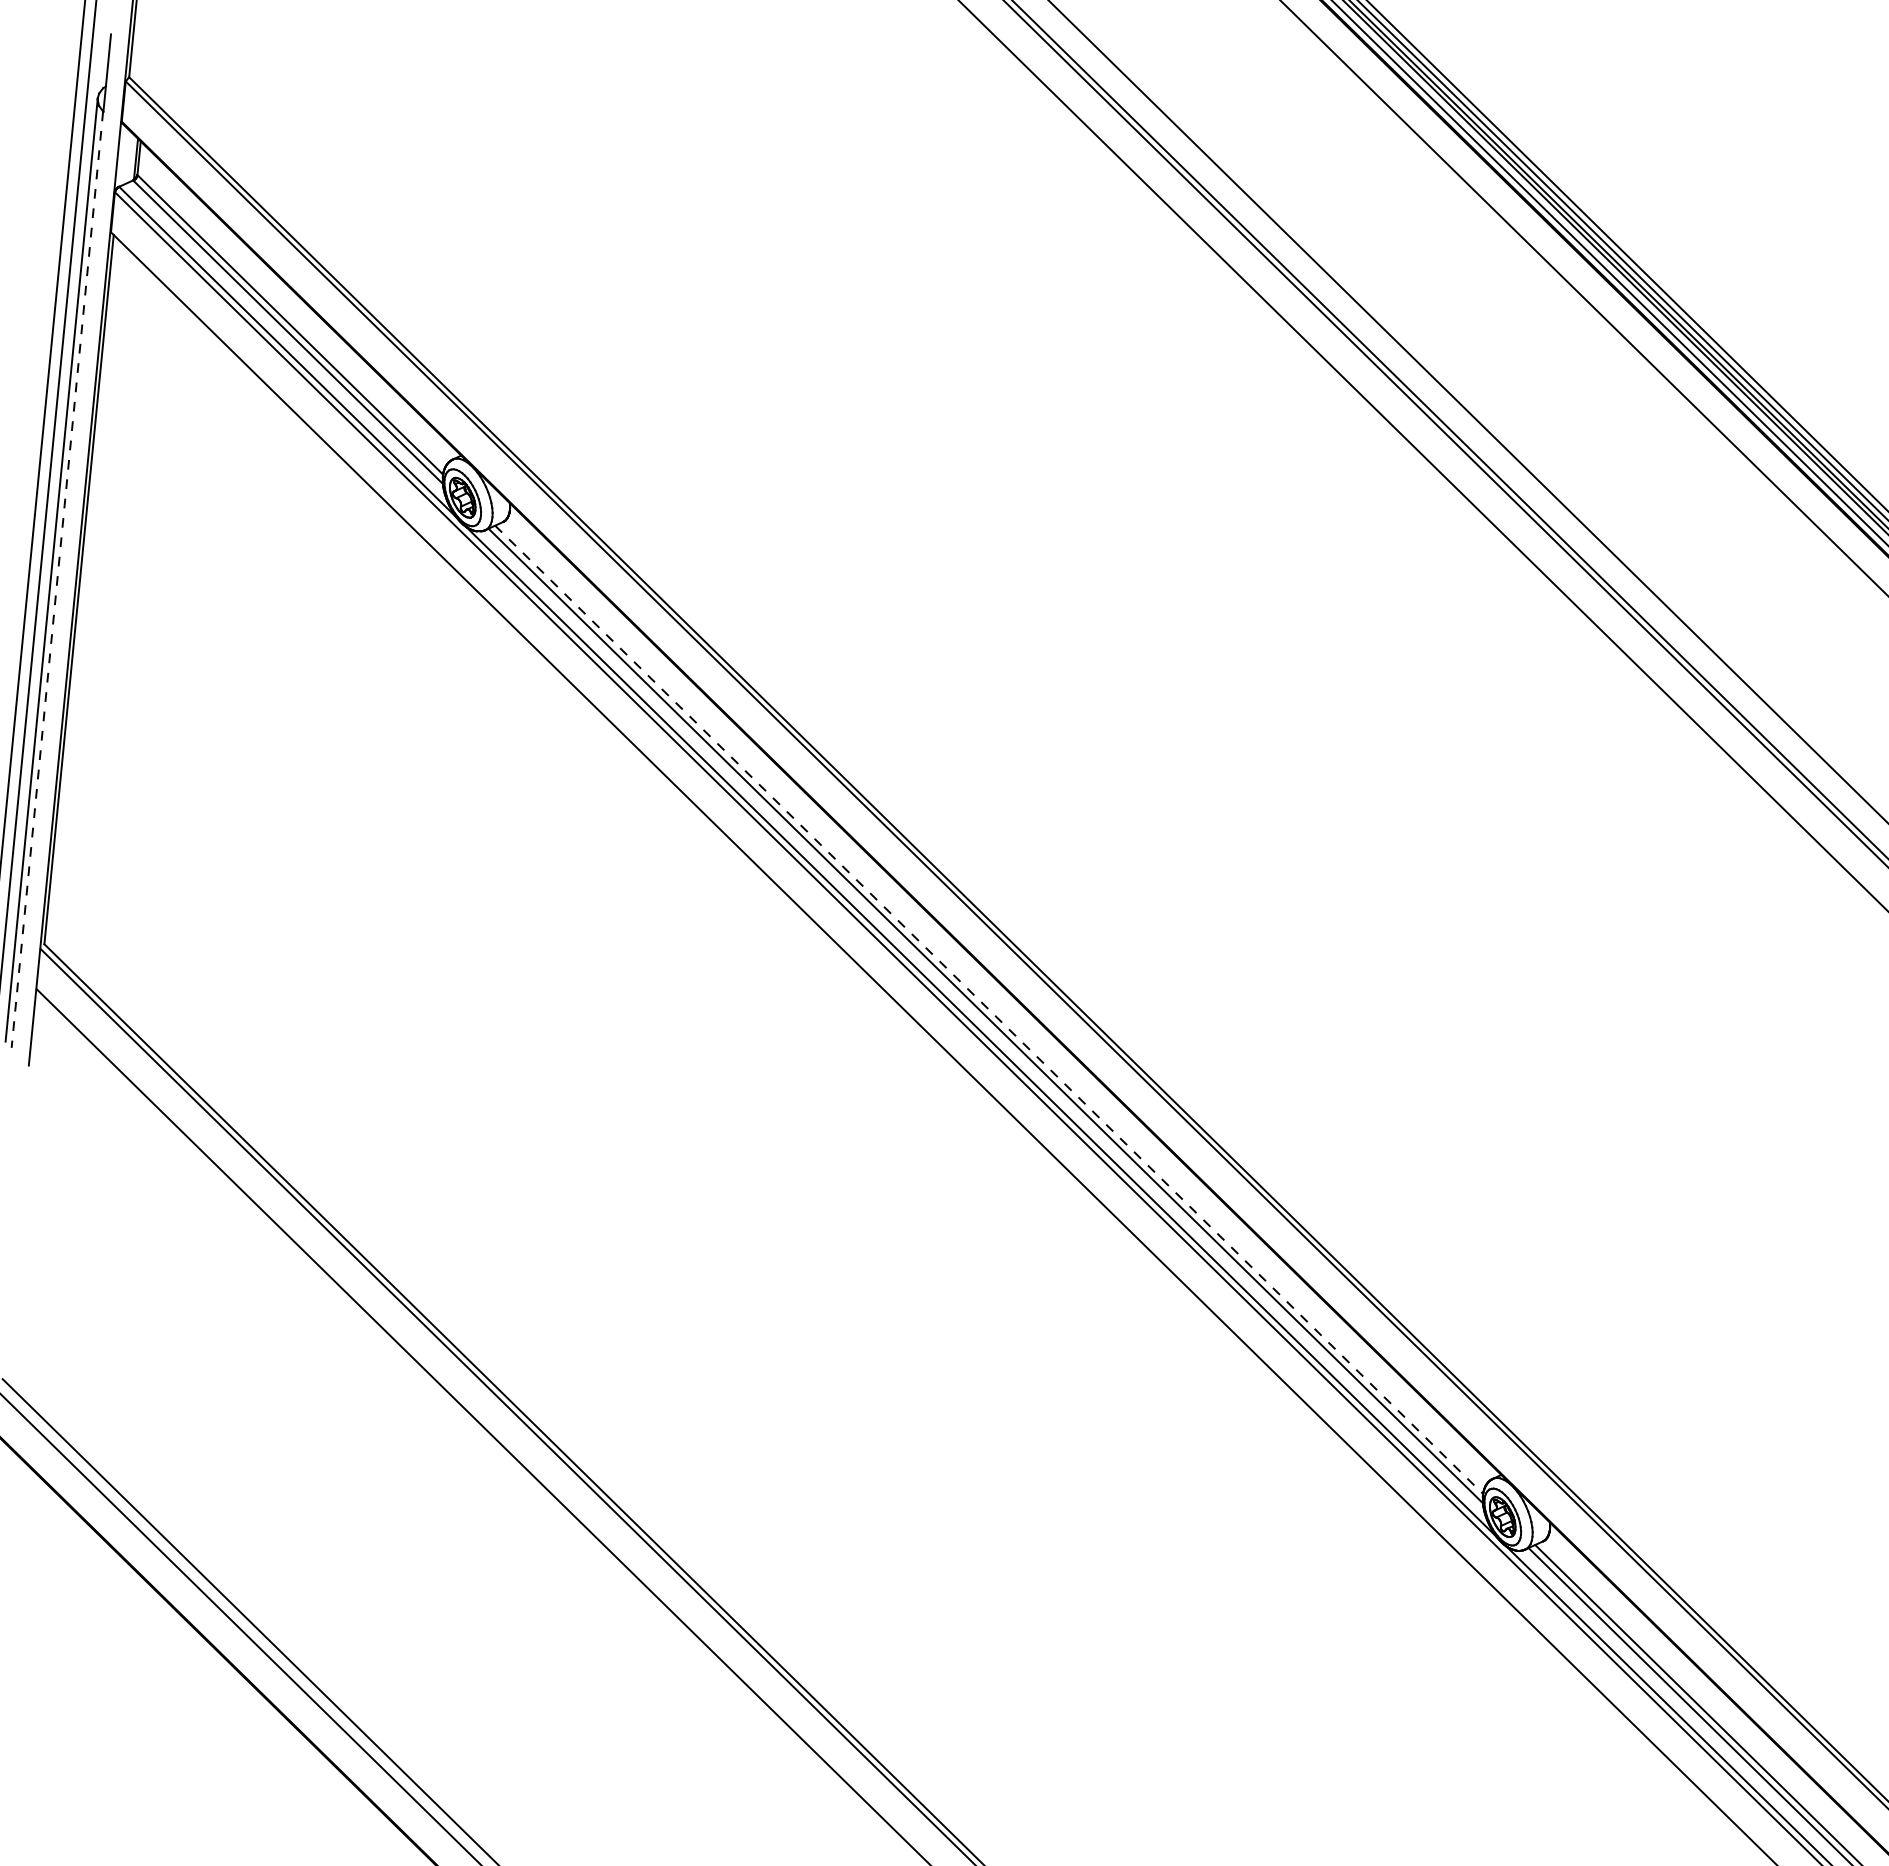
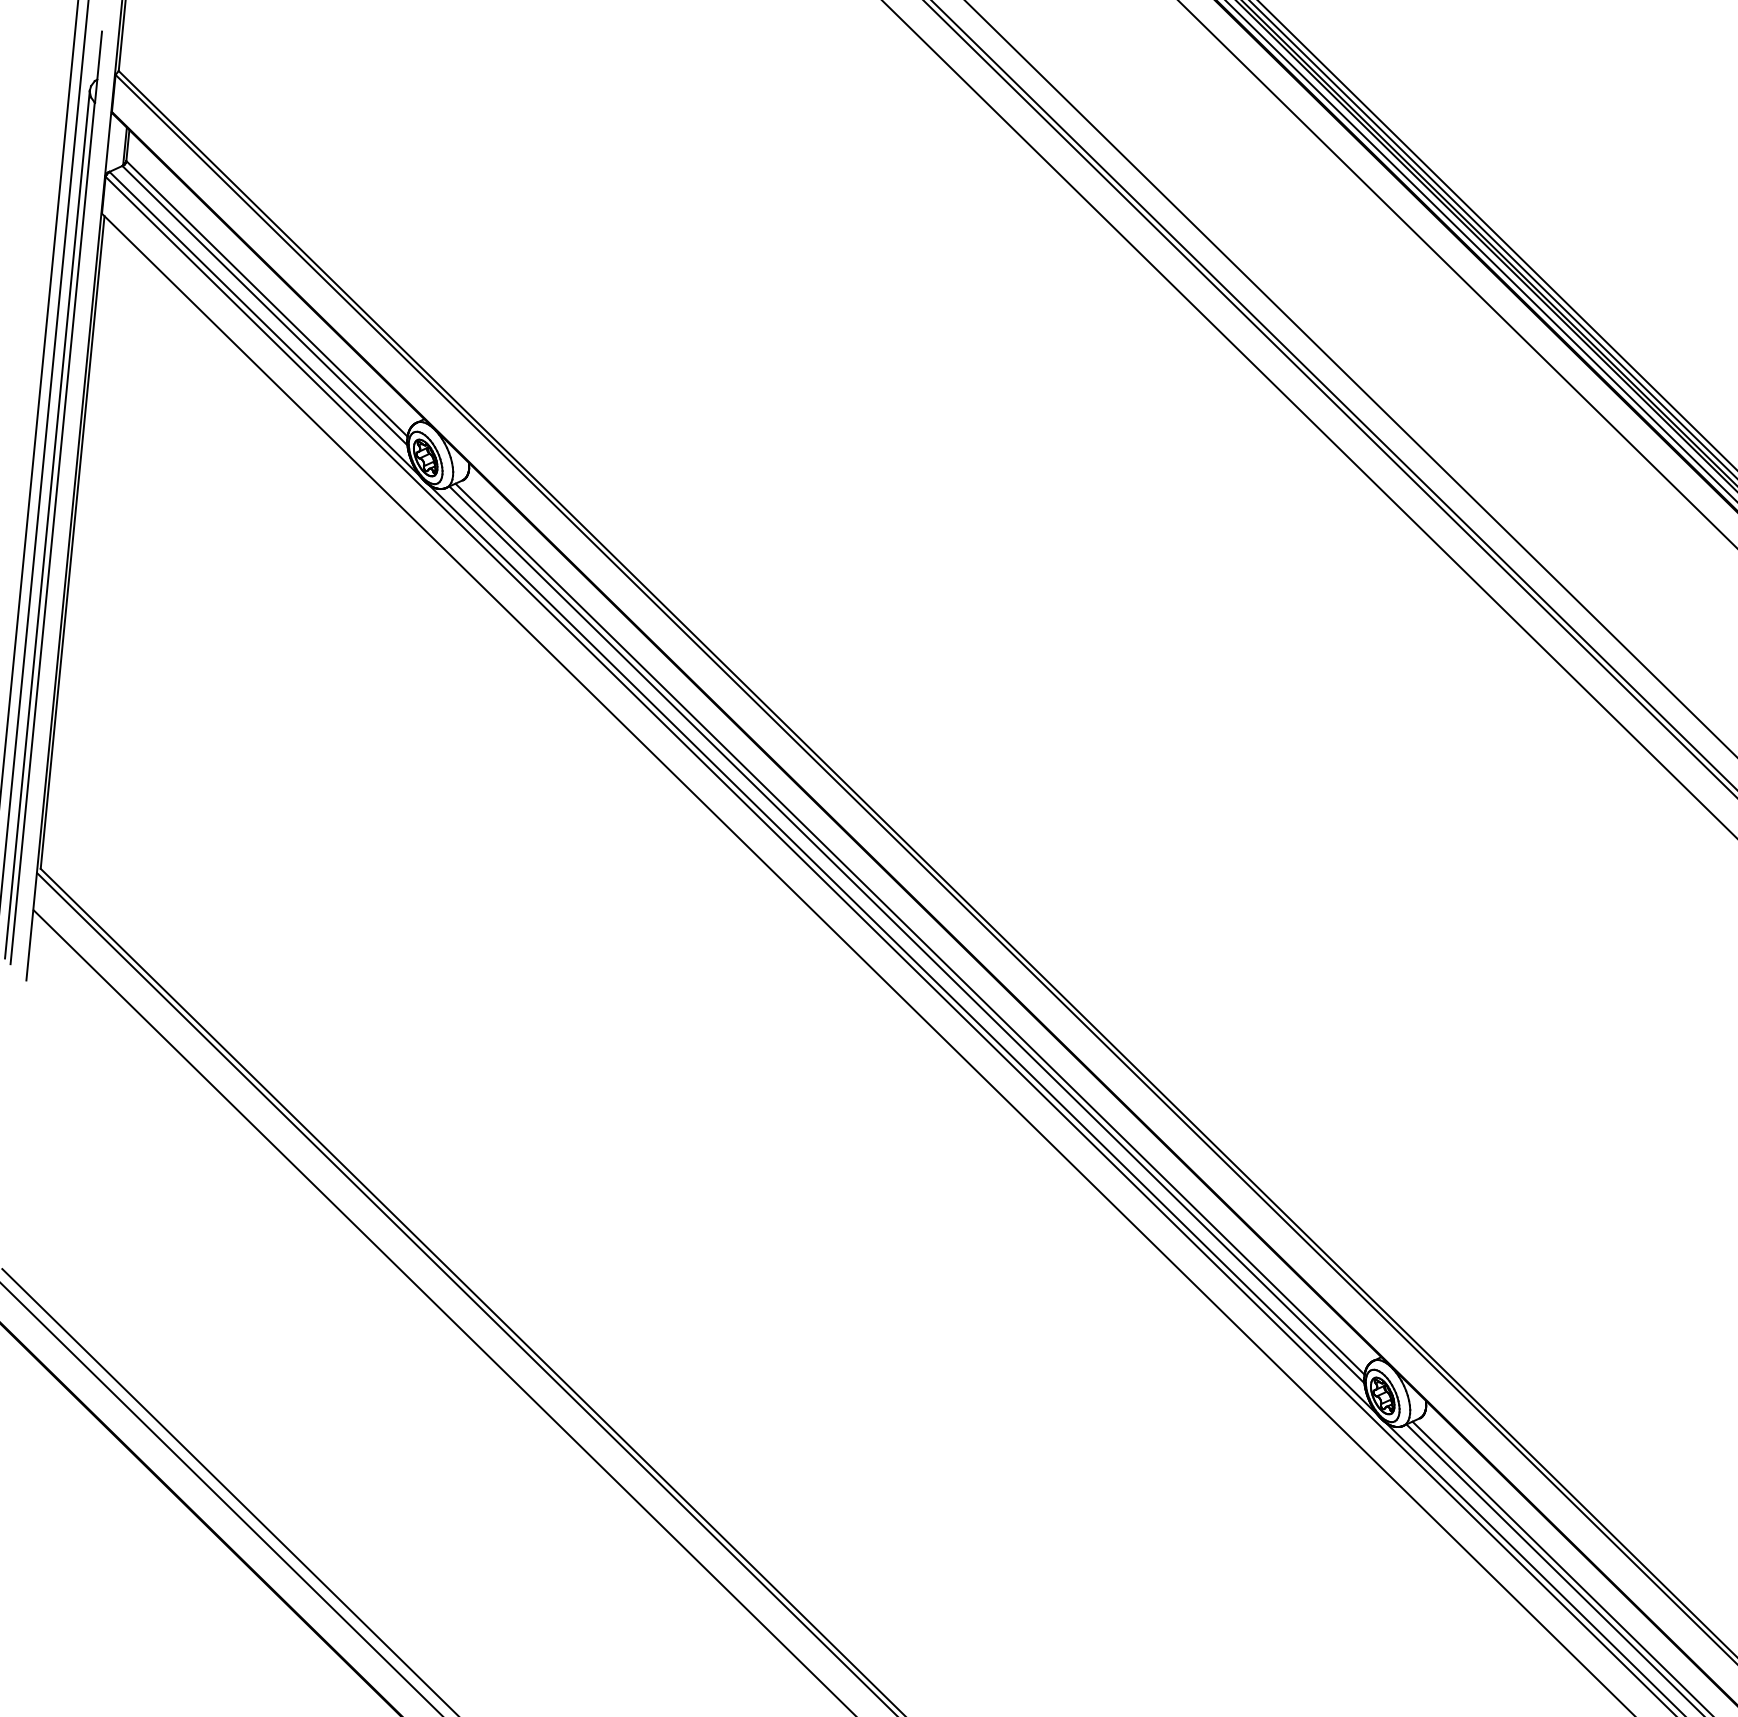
line: (57, 580) -> (52, 534), dashed -> solid
line: (989, 1009) -> (910, 928), dashed -> solid

